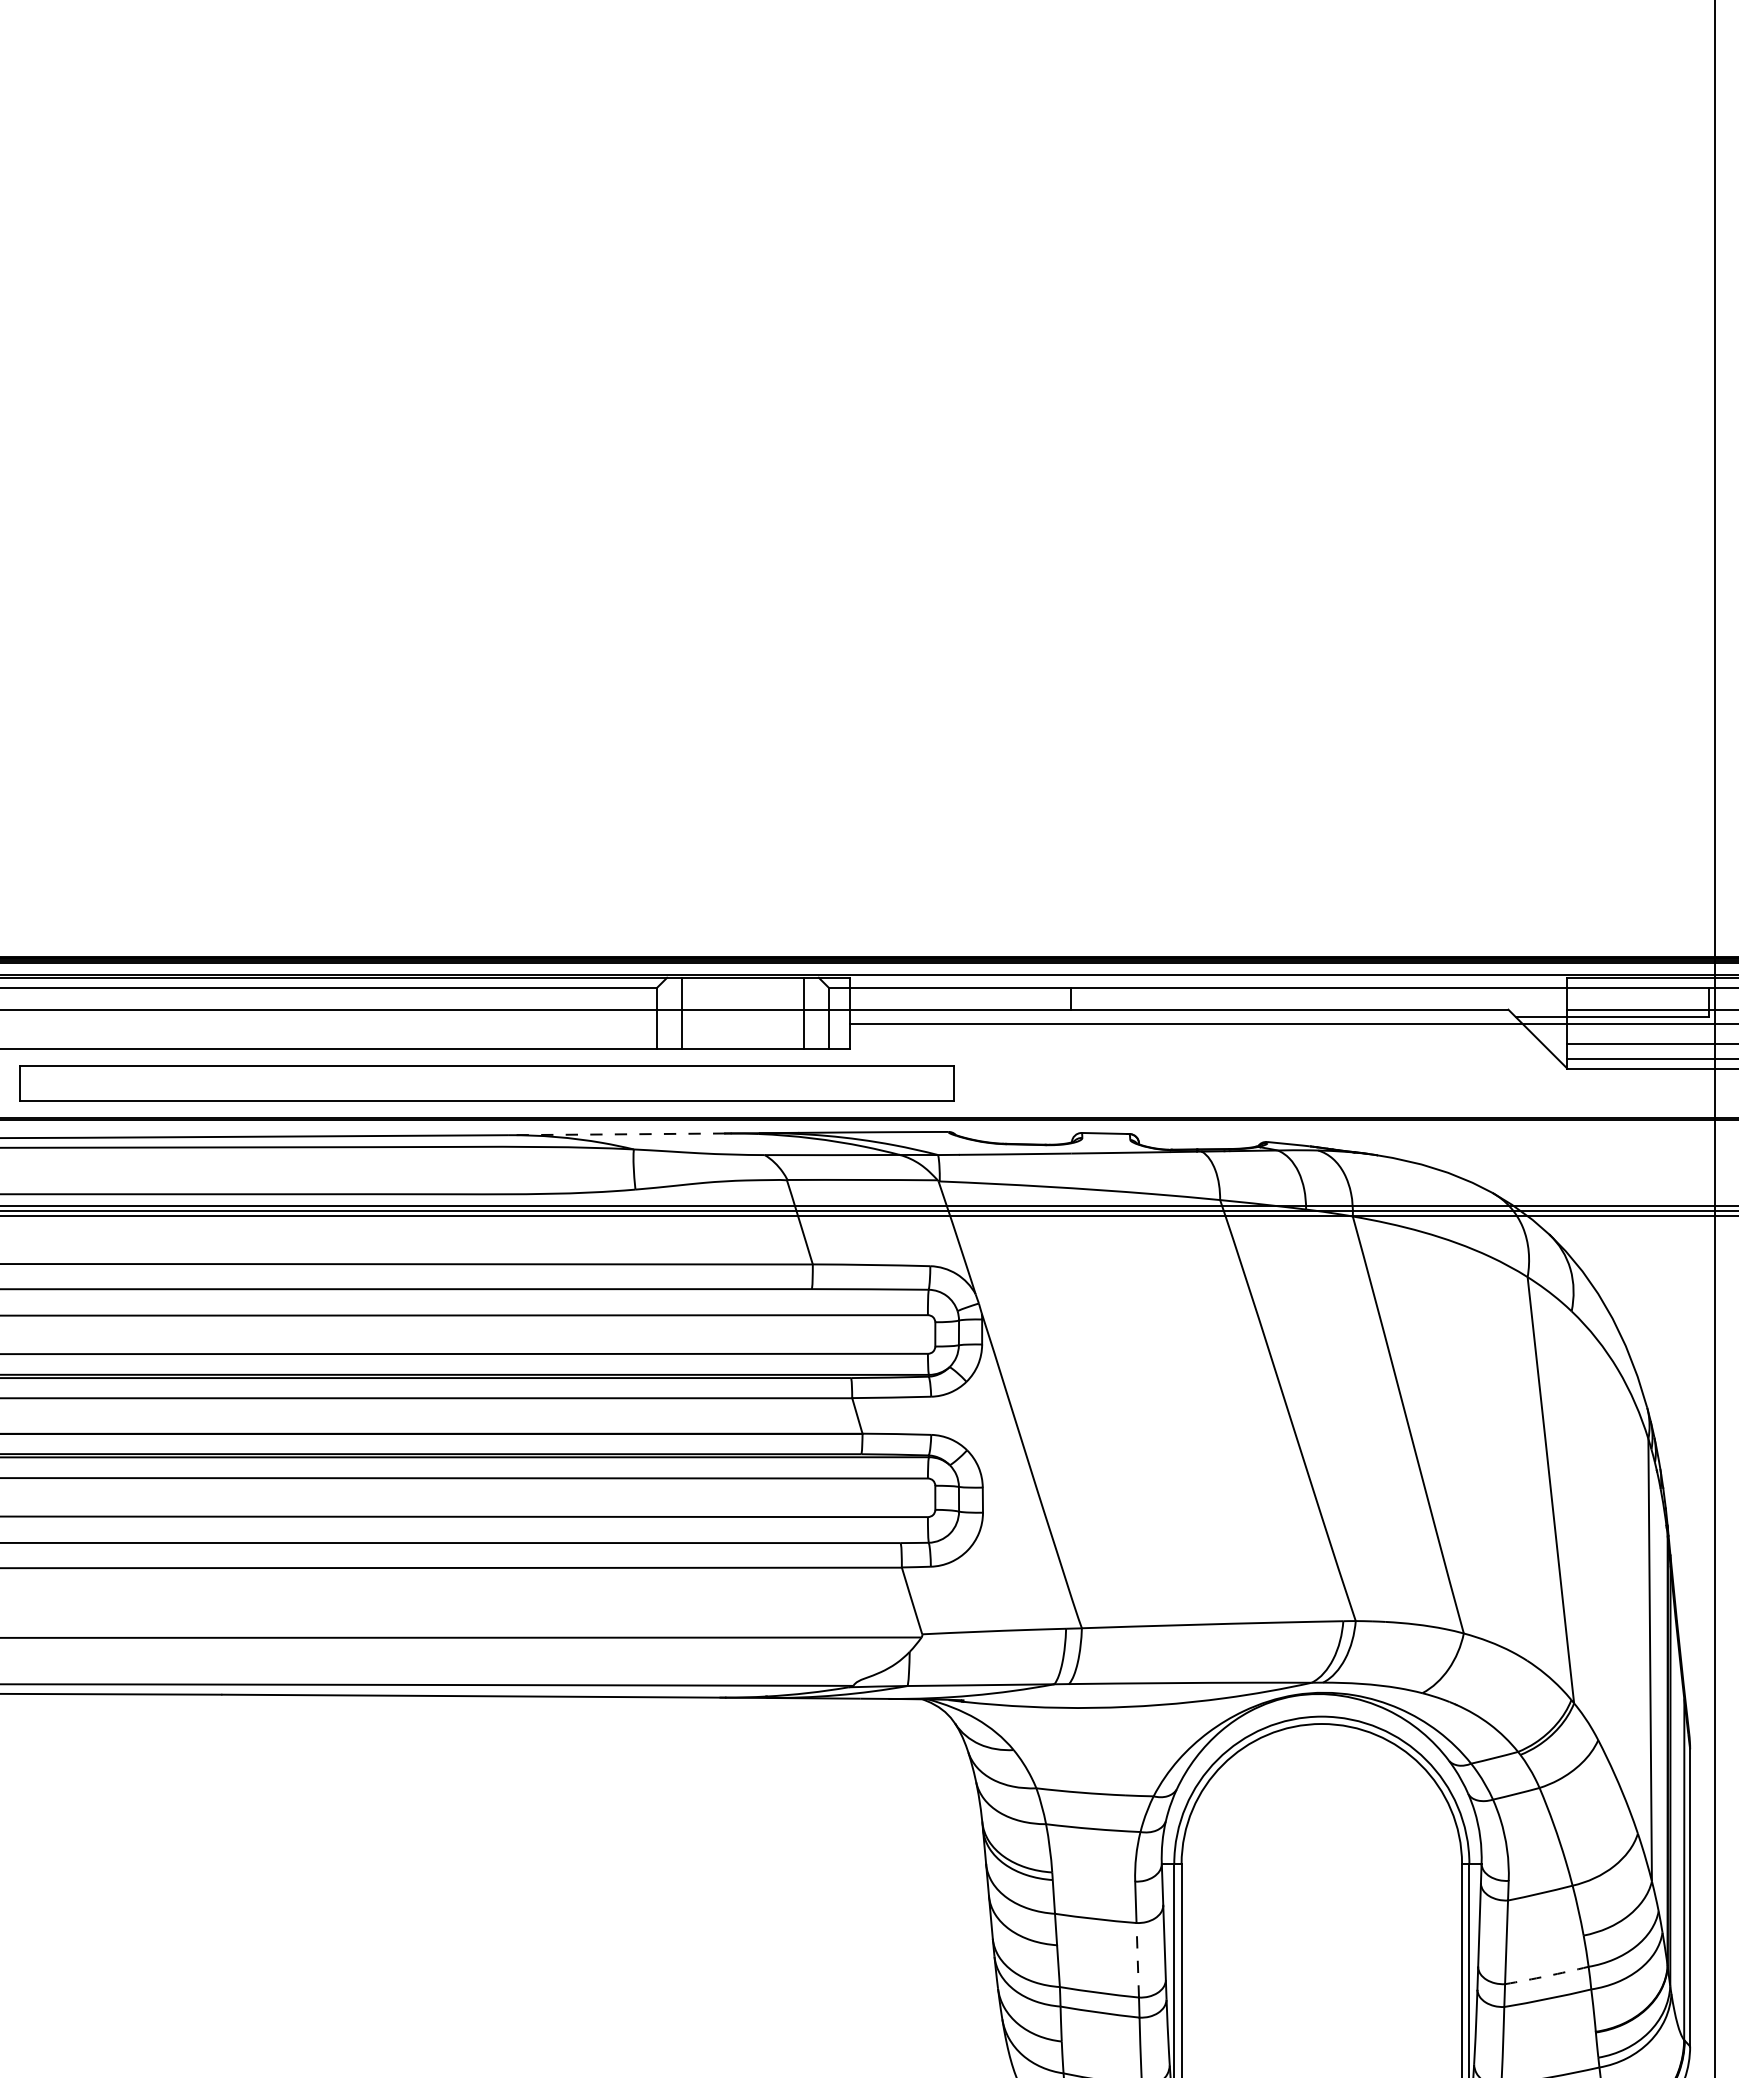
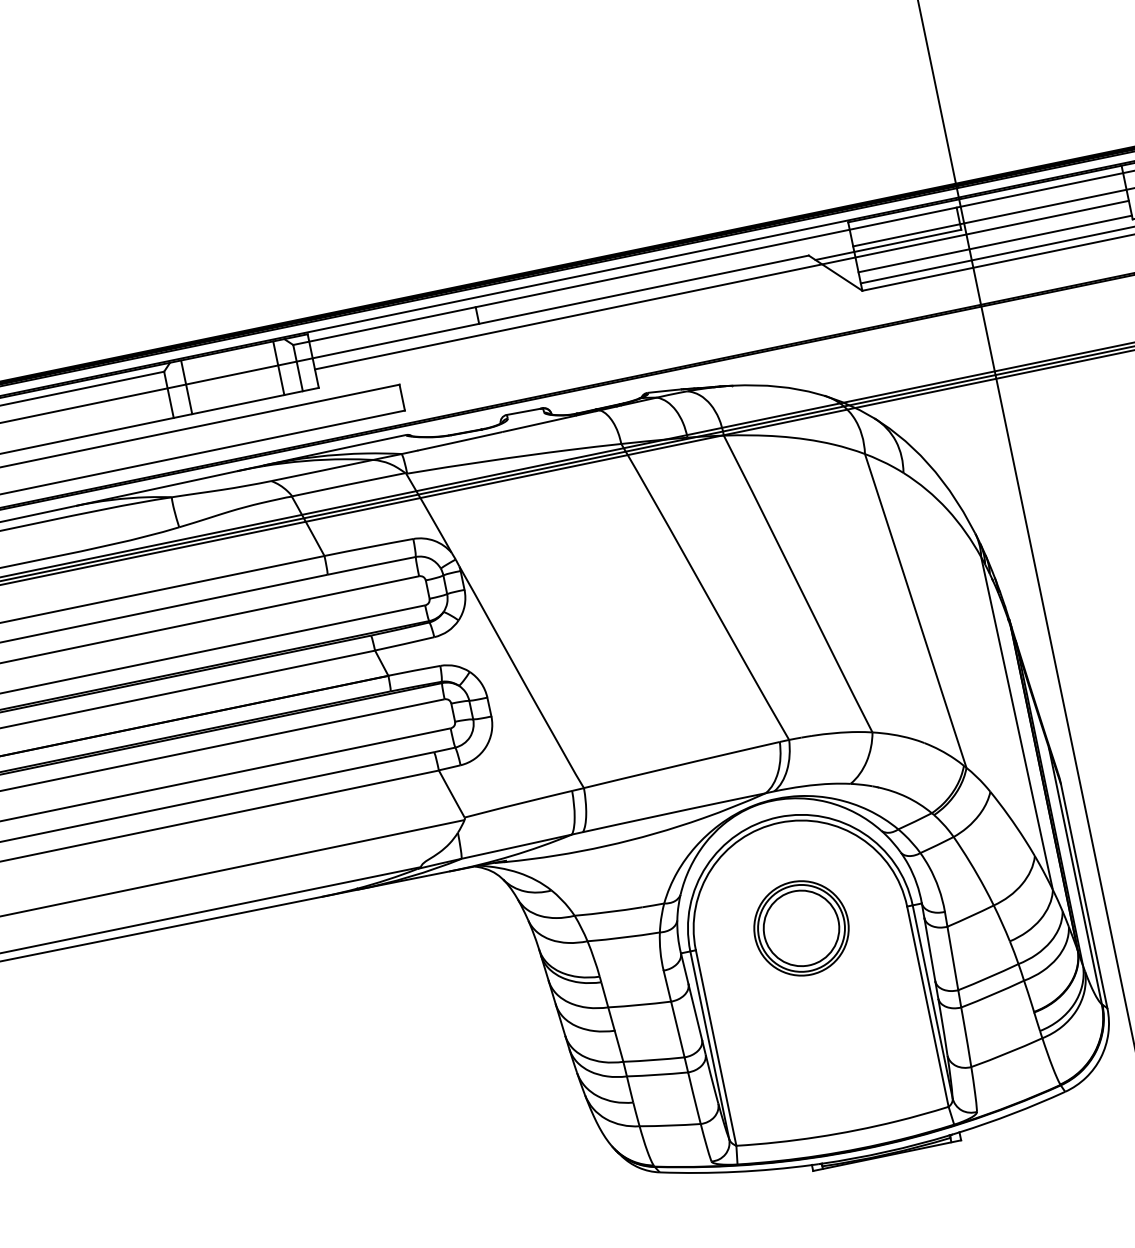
line: (617, 1134) -> (157, 488), dashed -> solid
part: (1321, 1863) -> (801, 927), added
line: (1137, 1959) -> (677, 1028), dashed -> solid
arc: (1546, 1976) -> (988, 977), dashed -> solid

